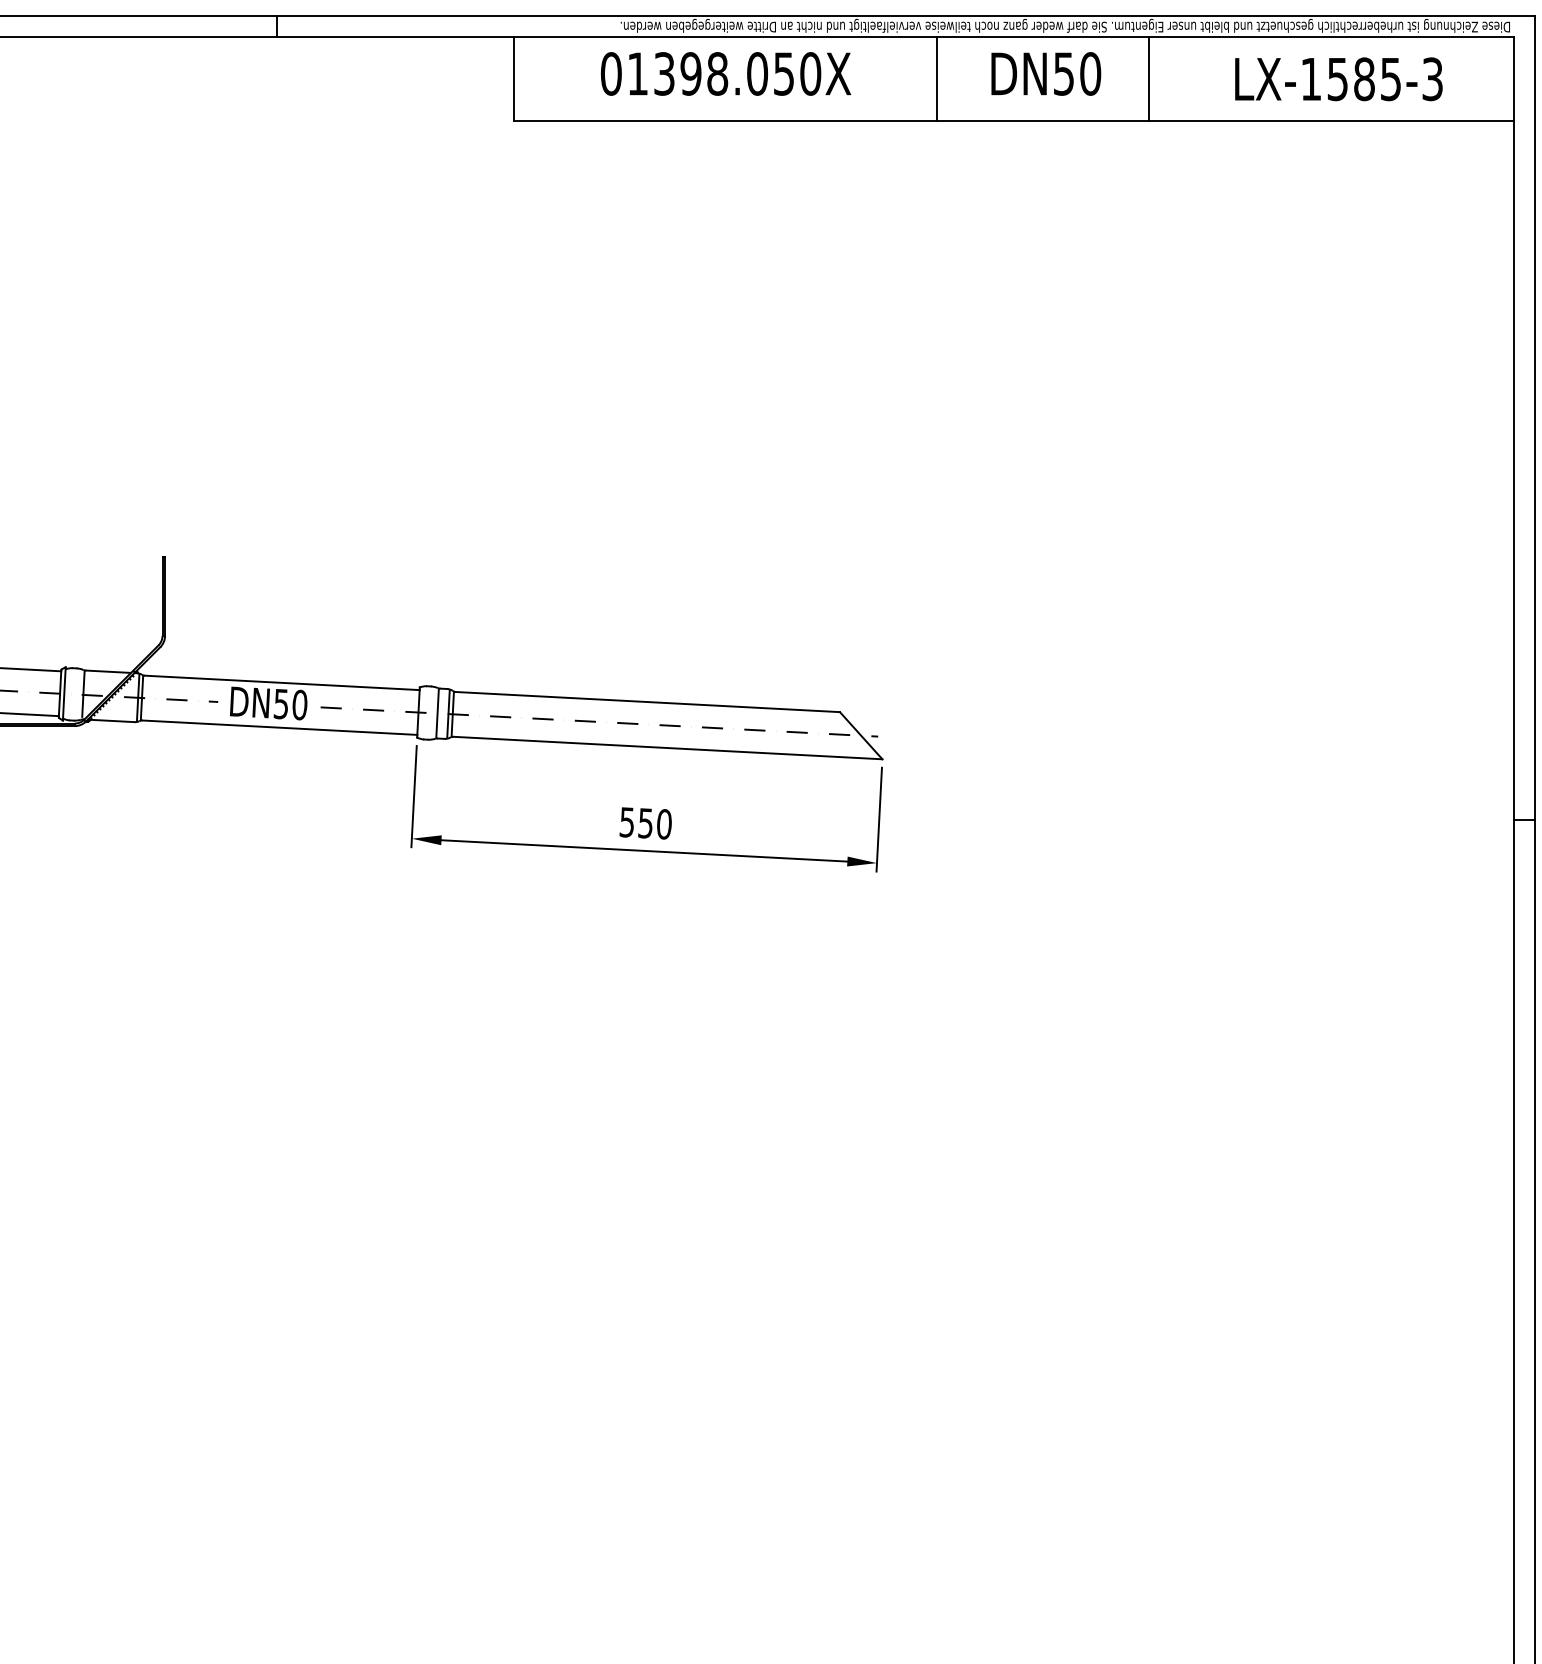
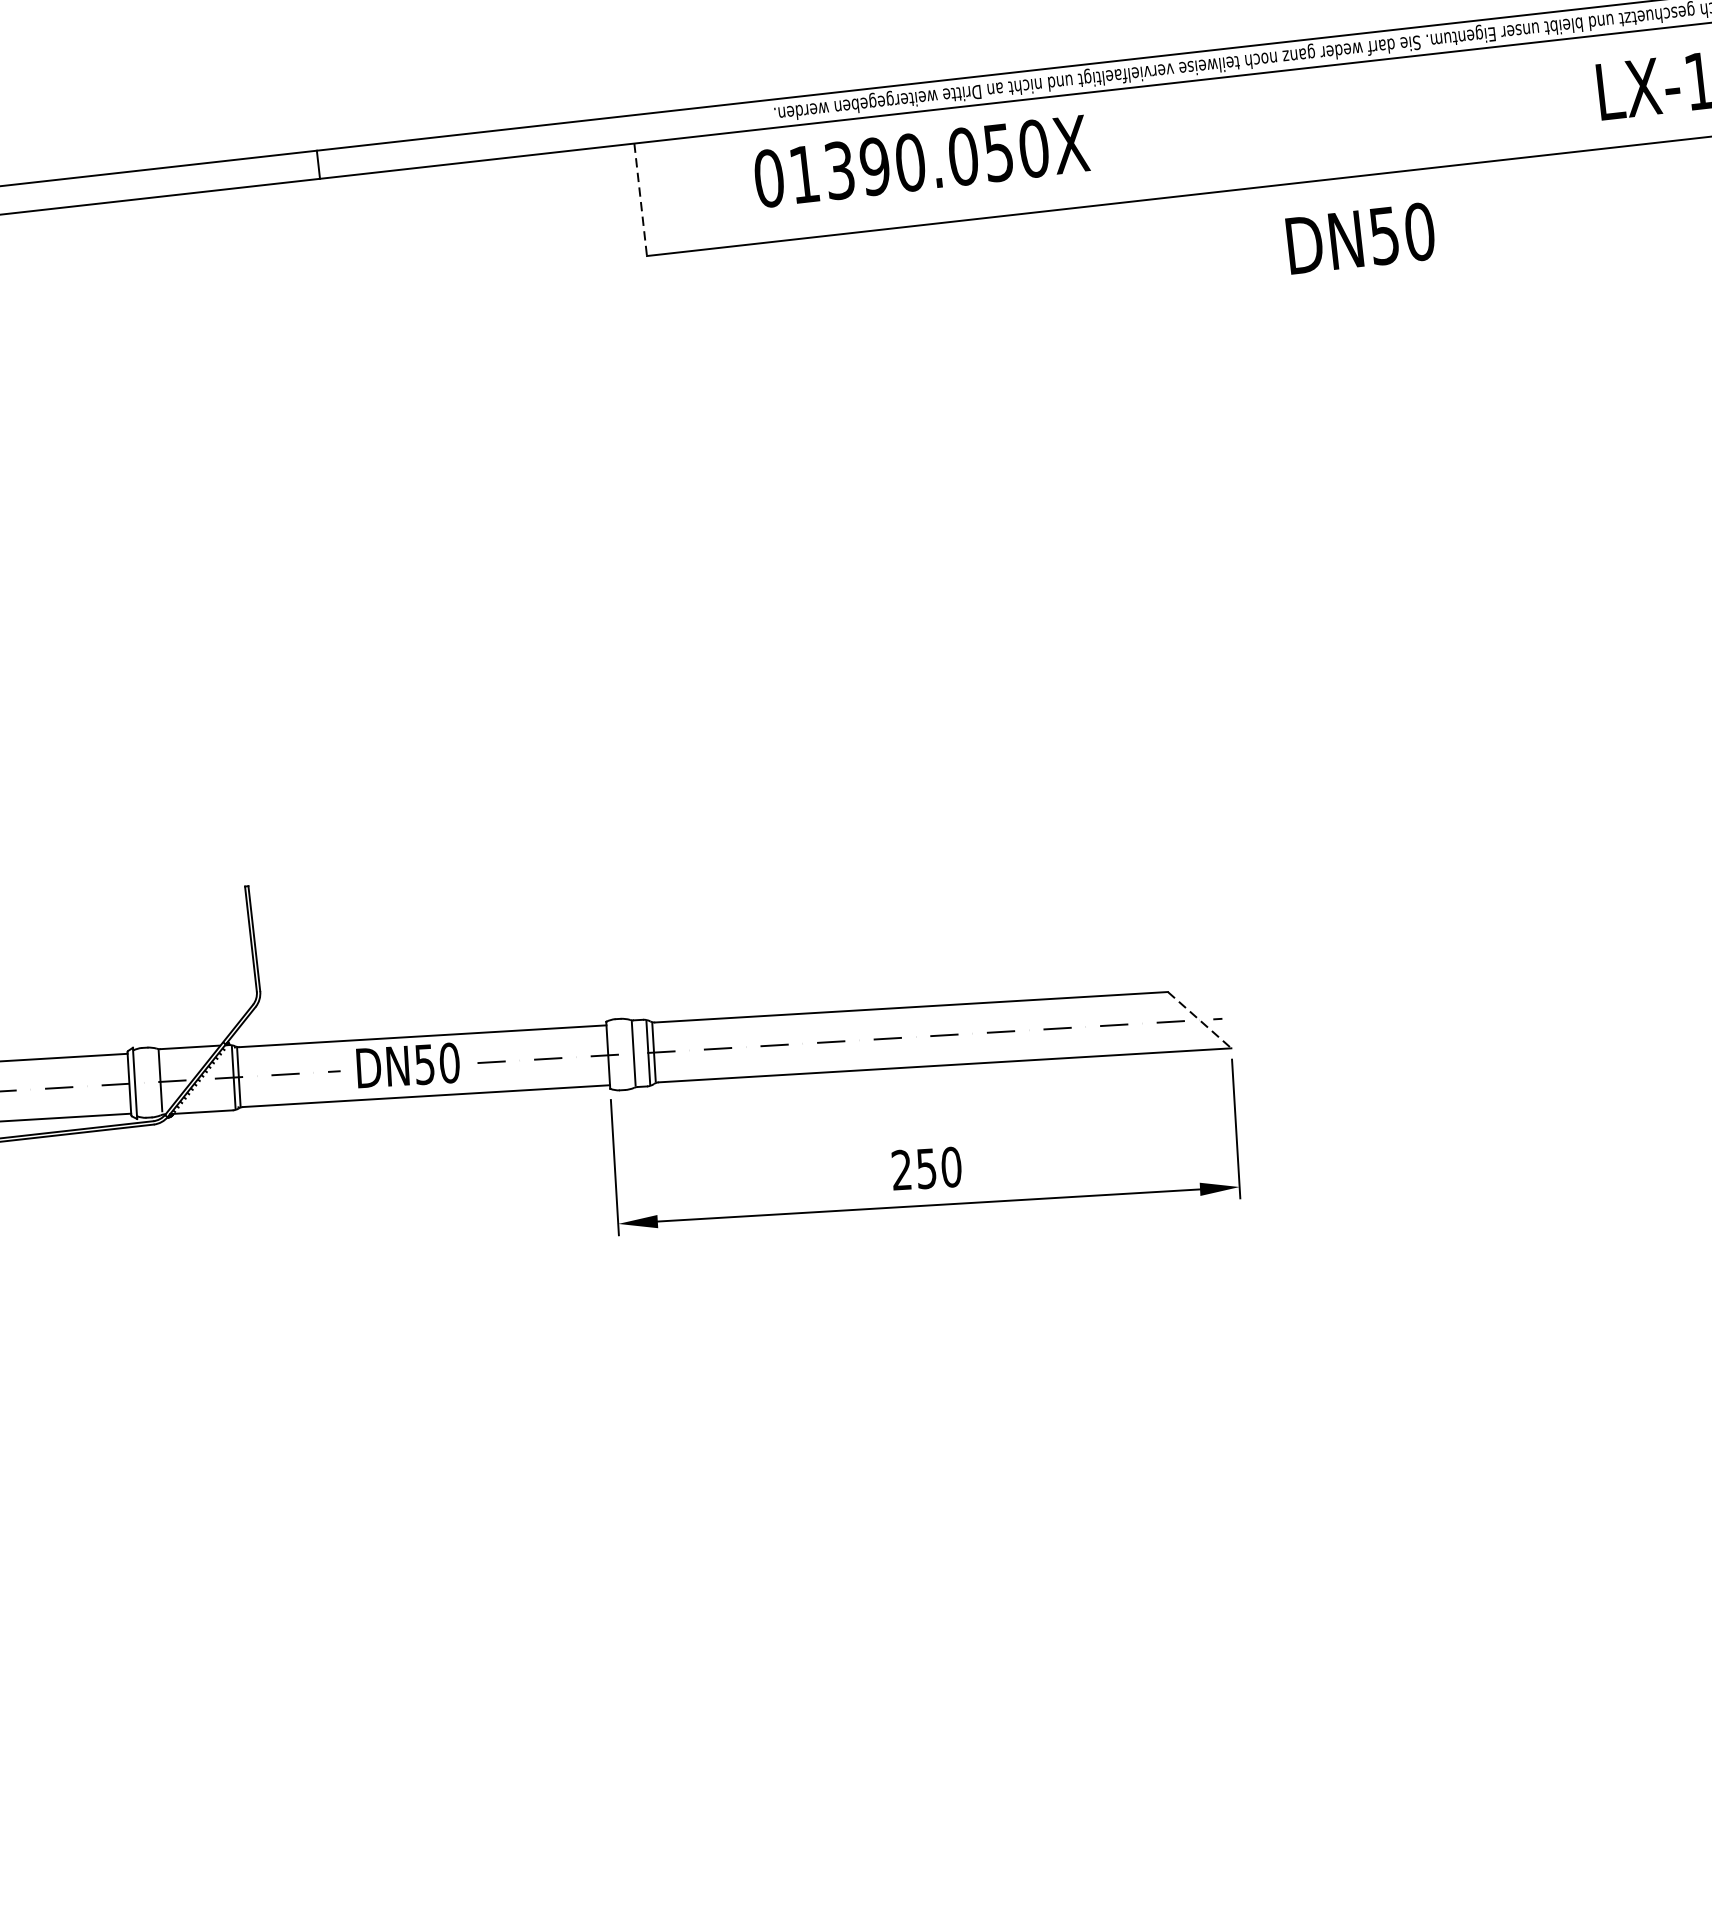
text: (717, 73) -> (910, 162), 01398.050X -> 01390.050X
text: (1046, 73) -> (1361, 237), moved
line: (937, 78) -> (1203, 135), removed
line: (1149, 78) -> (1484, 104), removed
line: (513, 79) -> (640, 200), solid -> dashed
line: (861, 735) -> (1200, 1019), solid -> dashed
text: (626, 822) -> (900, 1170), 550 -> 250

